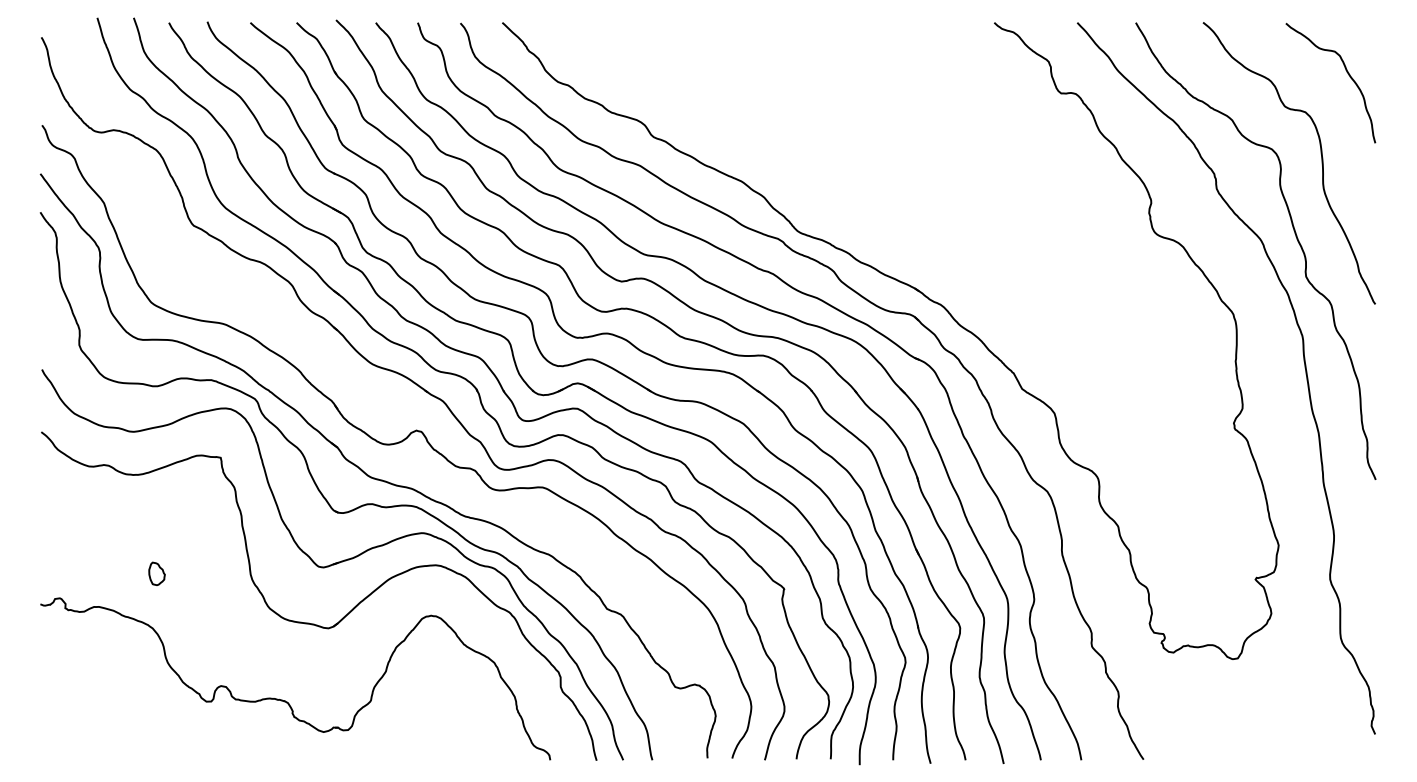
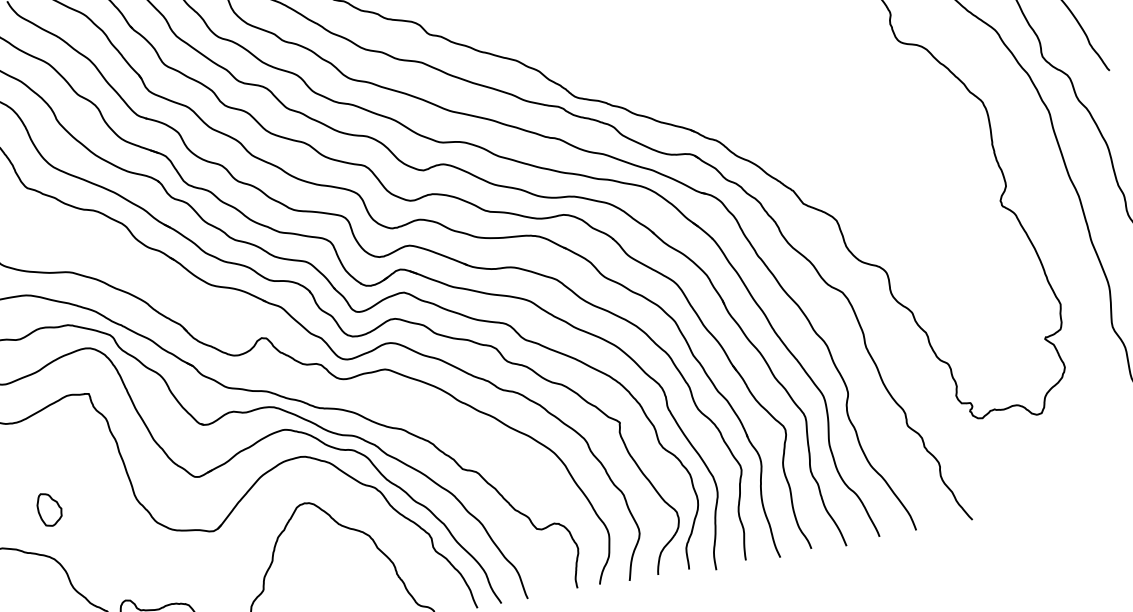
part: (156, 573) -> (49, 508), size x1.6

